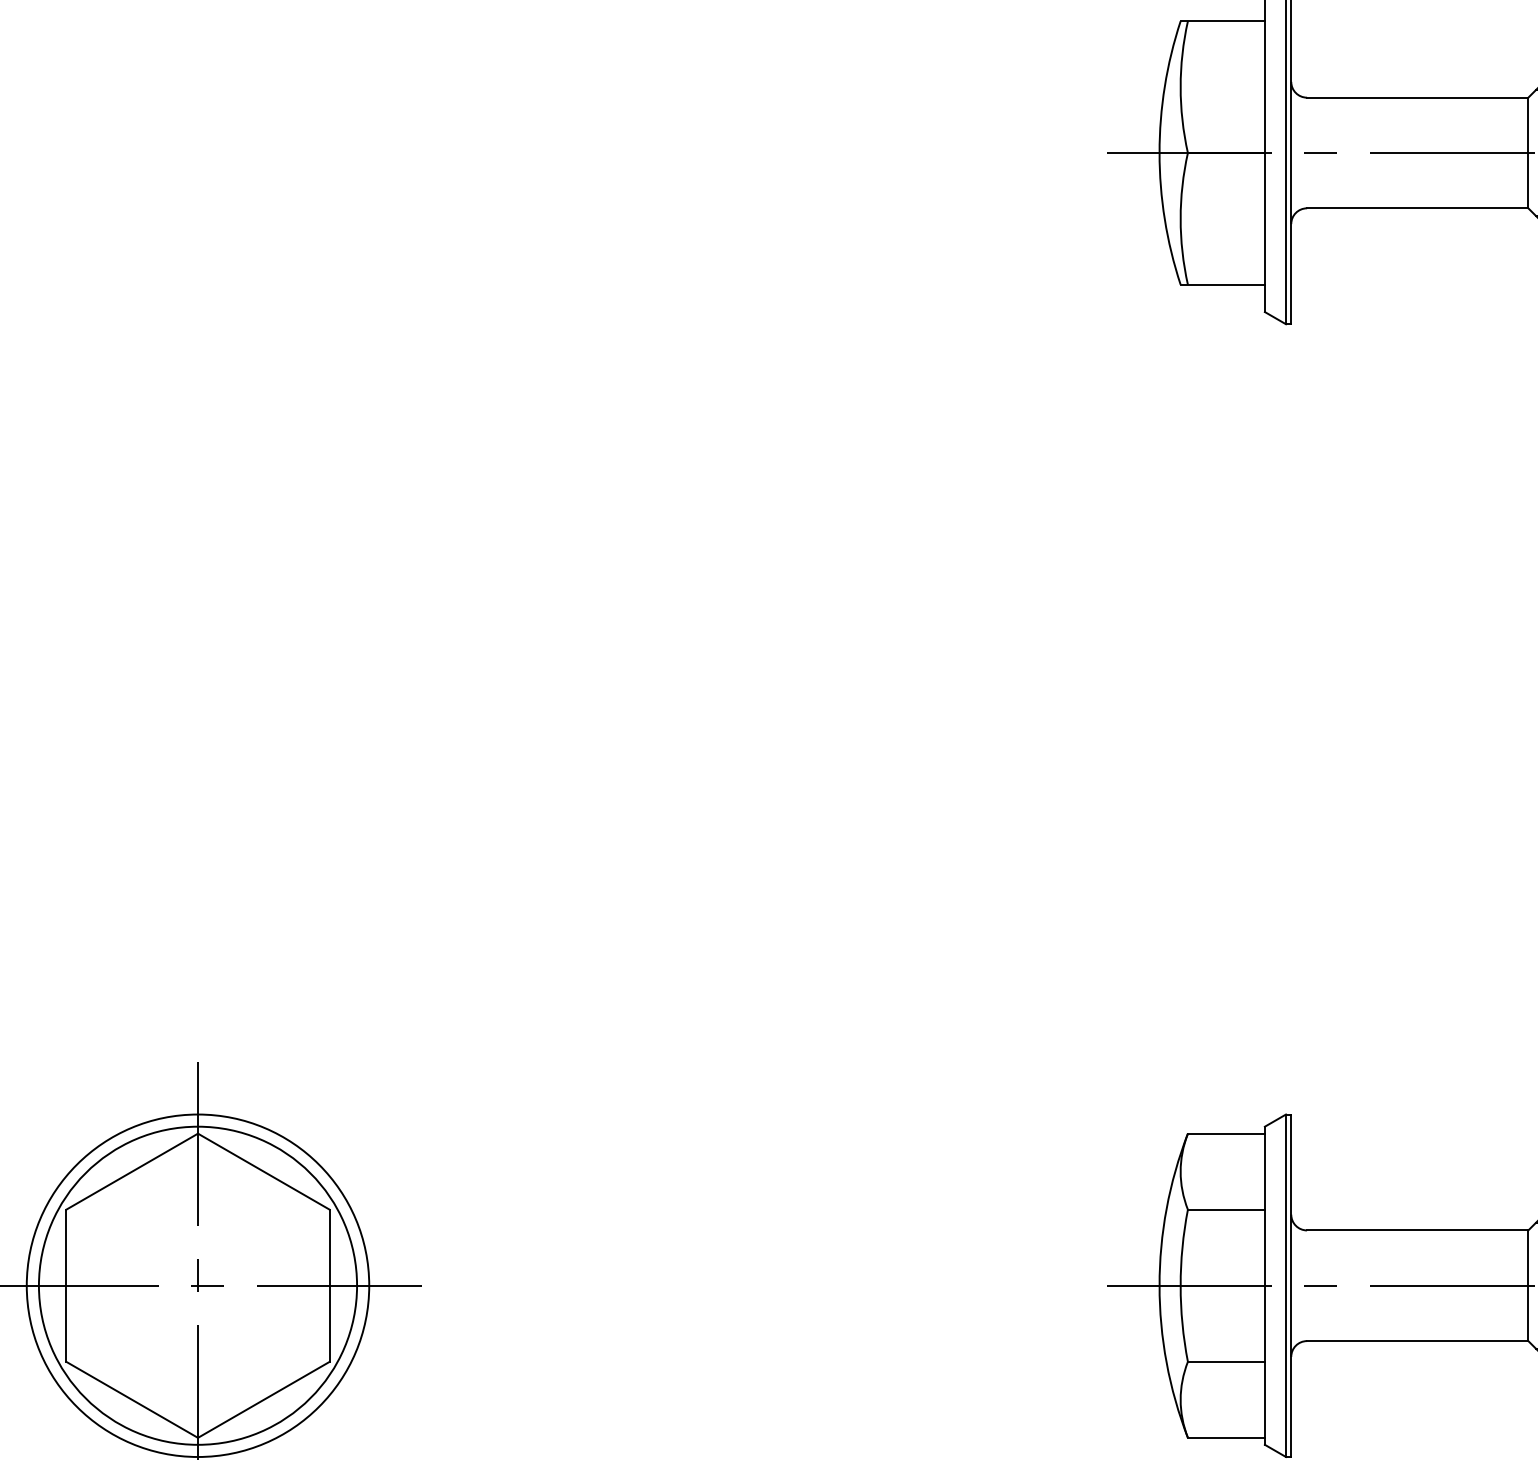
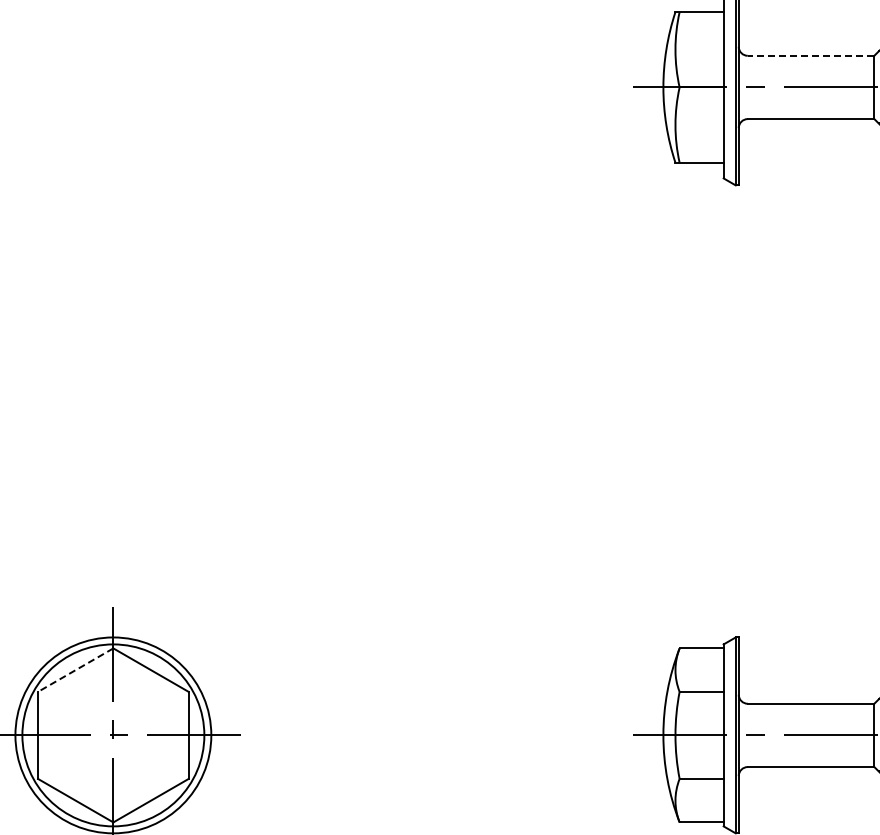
line: (1416, 97) -> (810, 55), solid -> dashed
line: (131, 1172) -> (75, 670), solid -> dashed

